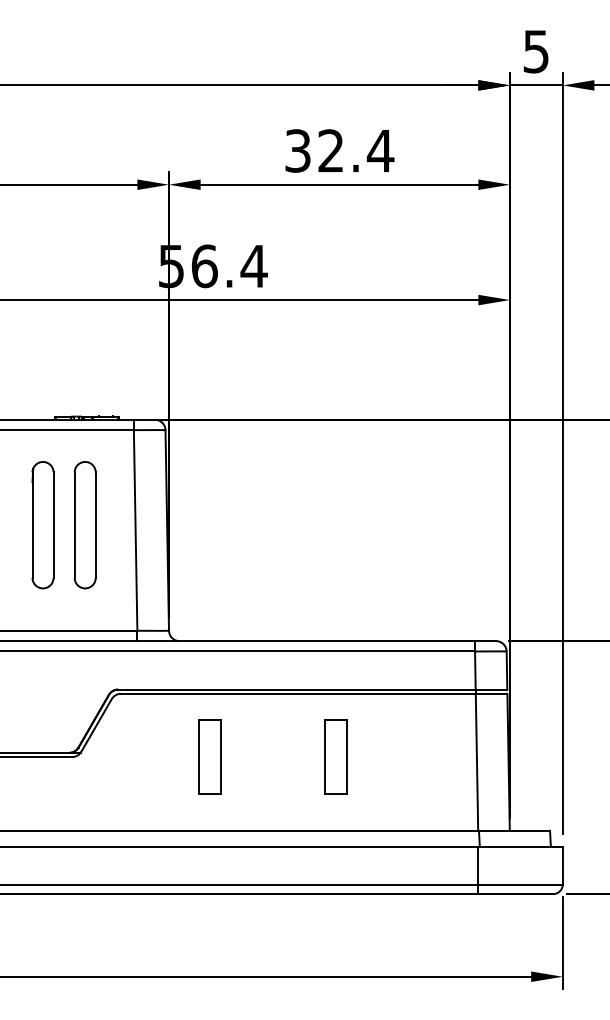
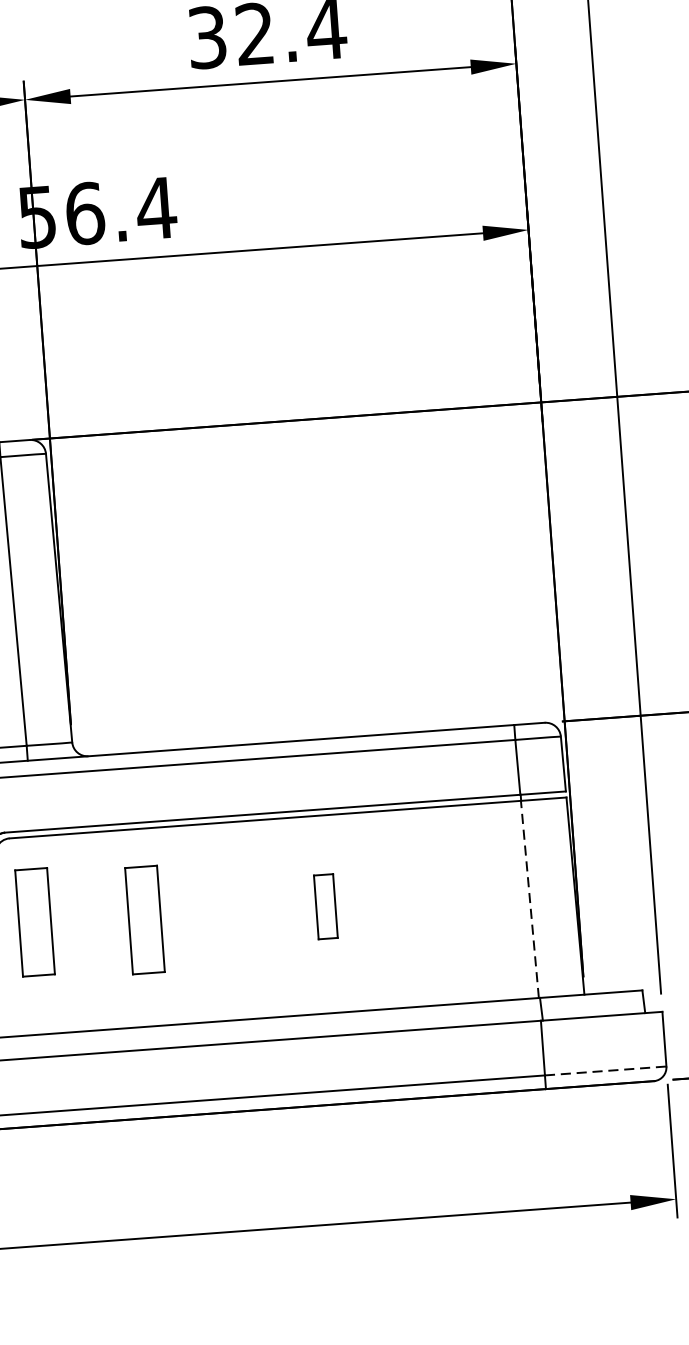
part: (133, 752) -> (33, 921), added
part: (335, 756) -> (325, 905), size x0.6
line: (477, 762) -> (530, 899), solid -> dashed
line: (521, 884) -> (606, 1070), solid -> dashed

